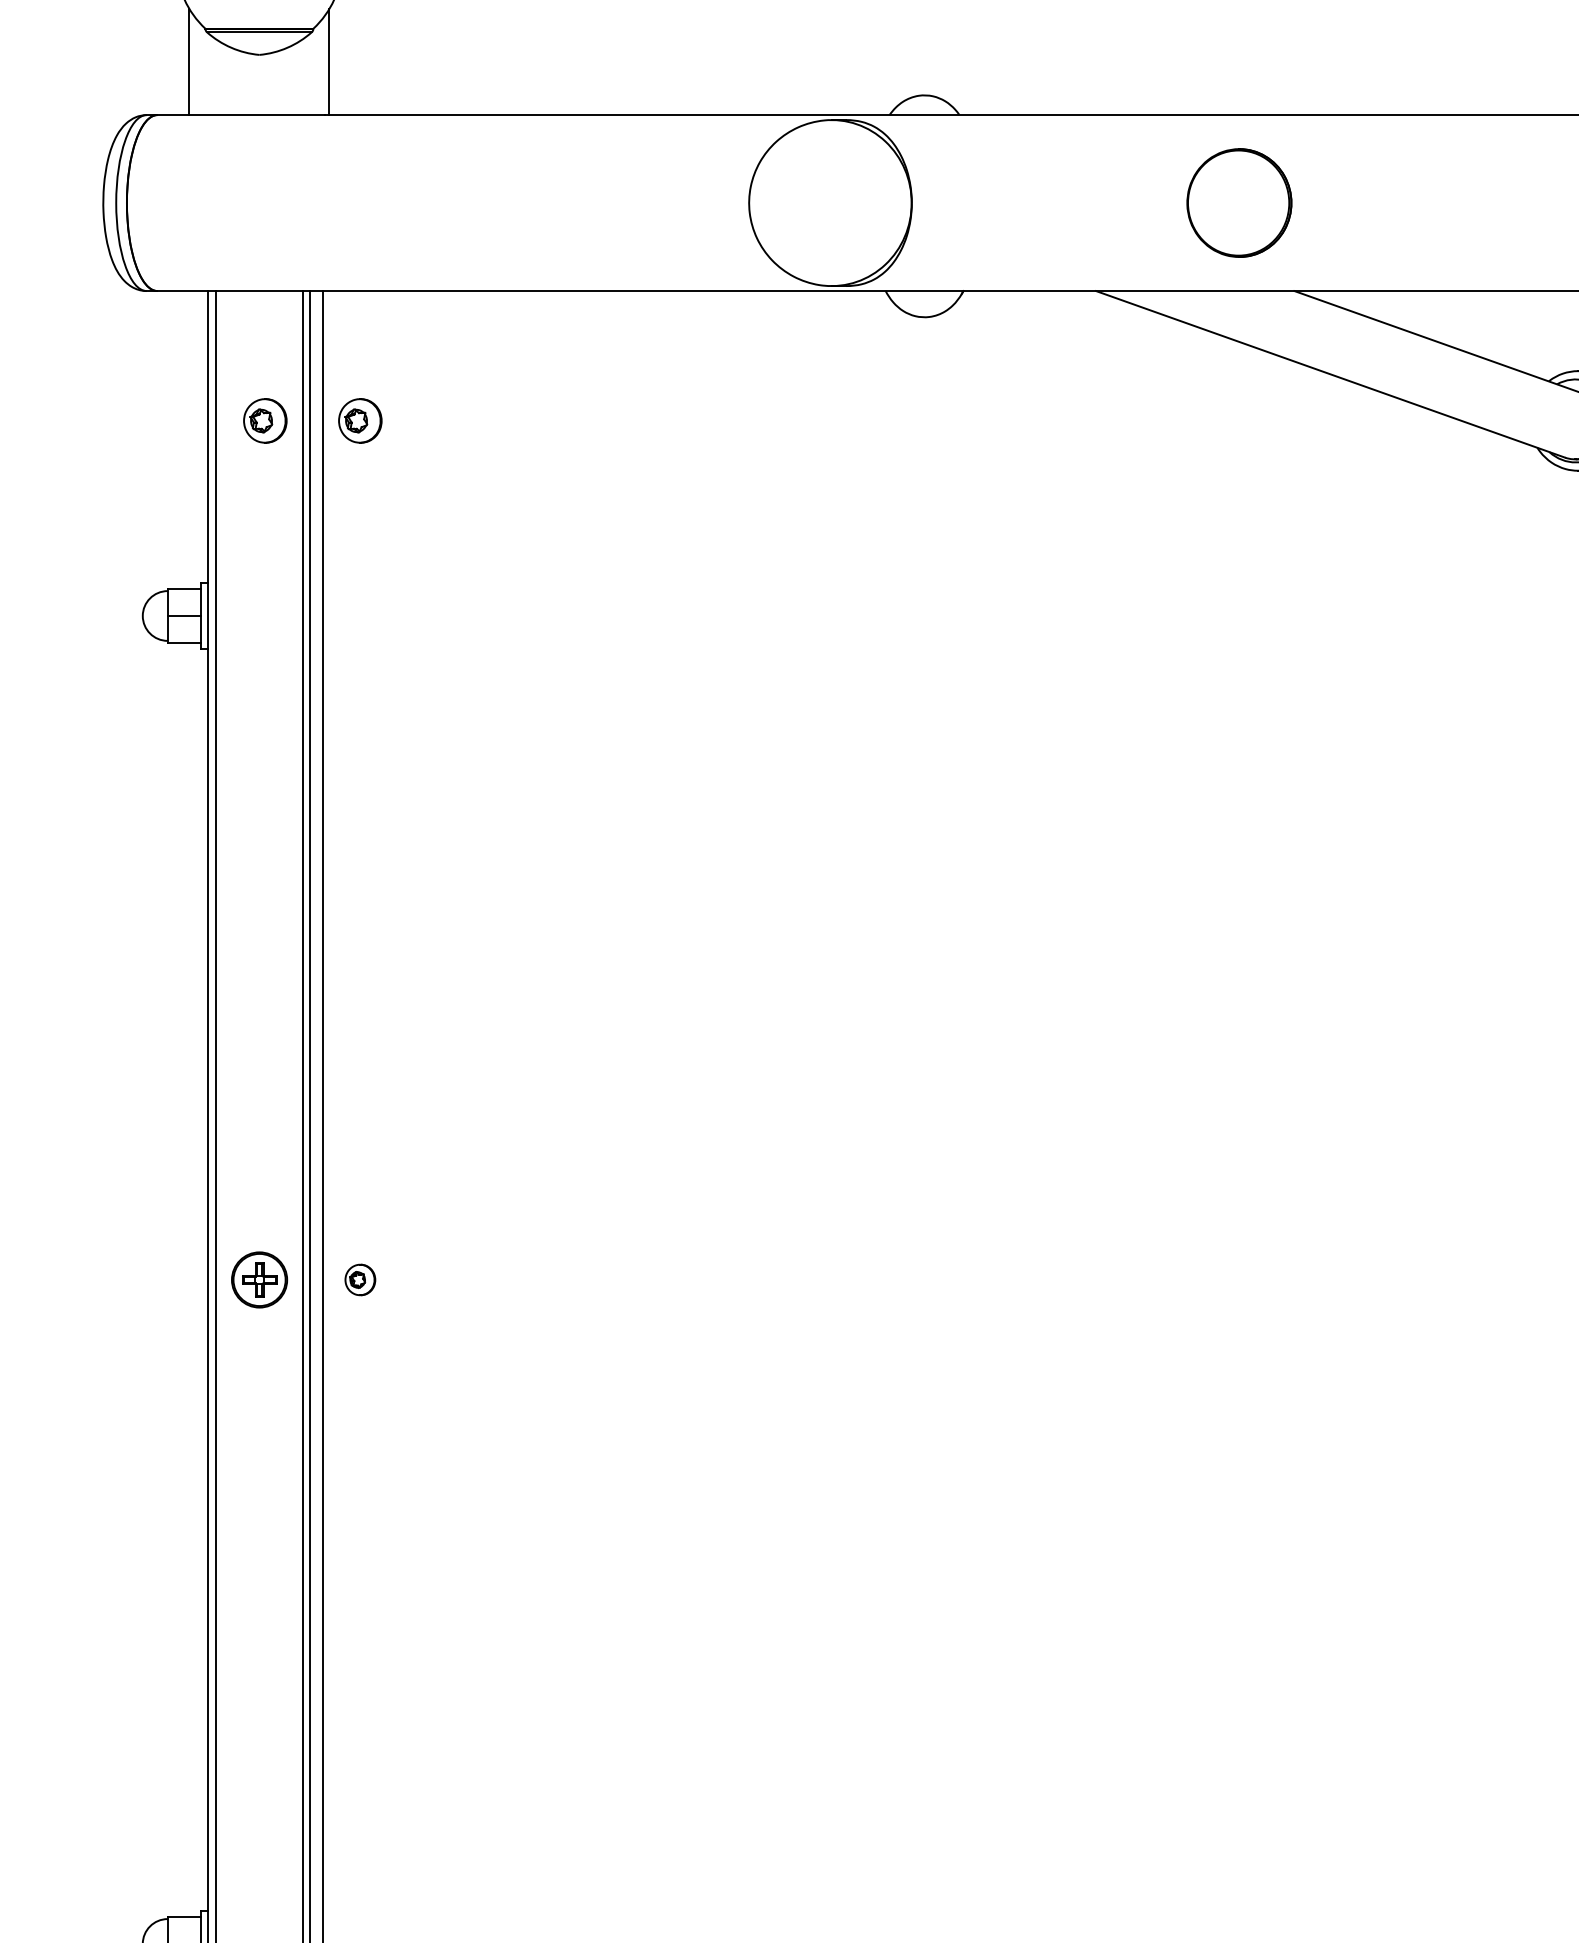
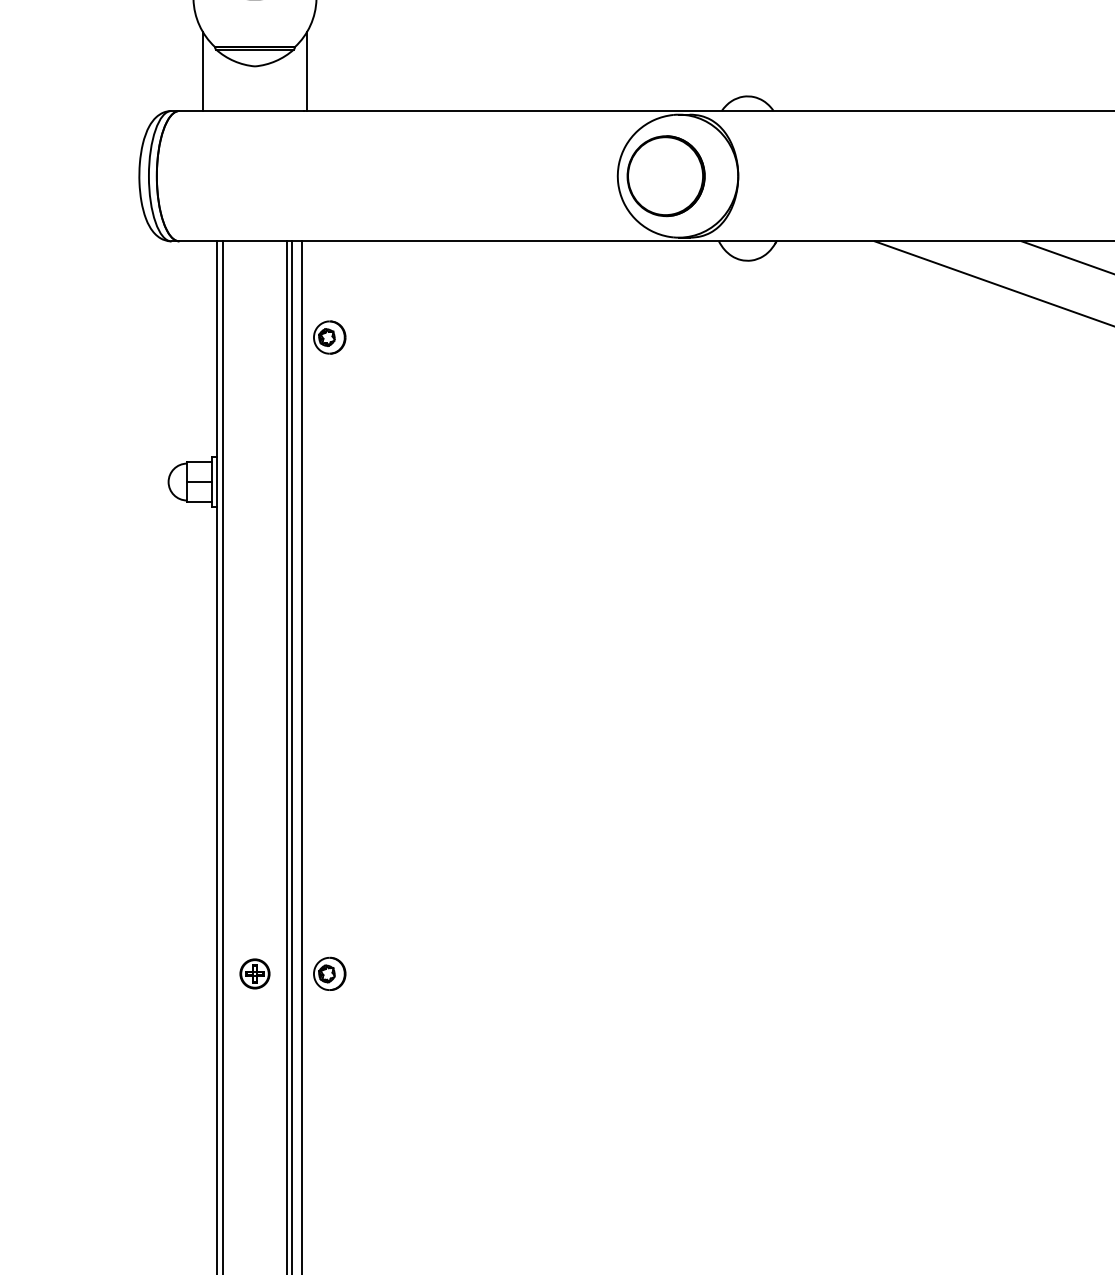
part: (1239, 202) -> (666, 175), moved
part: (265, 420) -> (259, 337), removed
part: (258, 1279) -> (254, 973), size x0.71
part: (360, 1279) -> (329, 973), size x1.43

